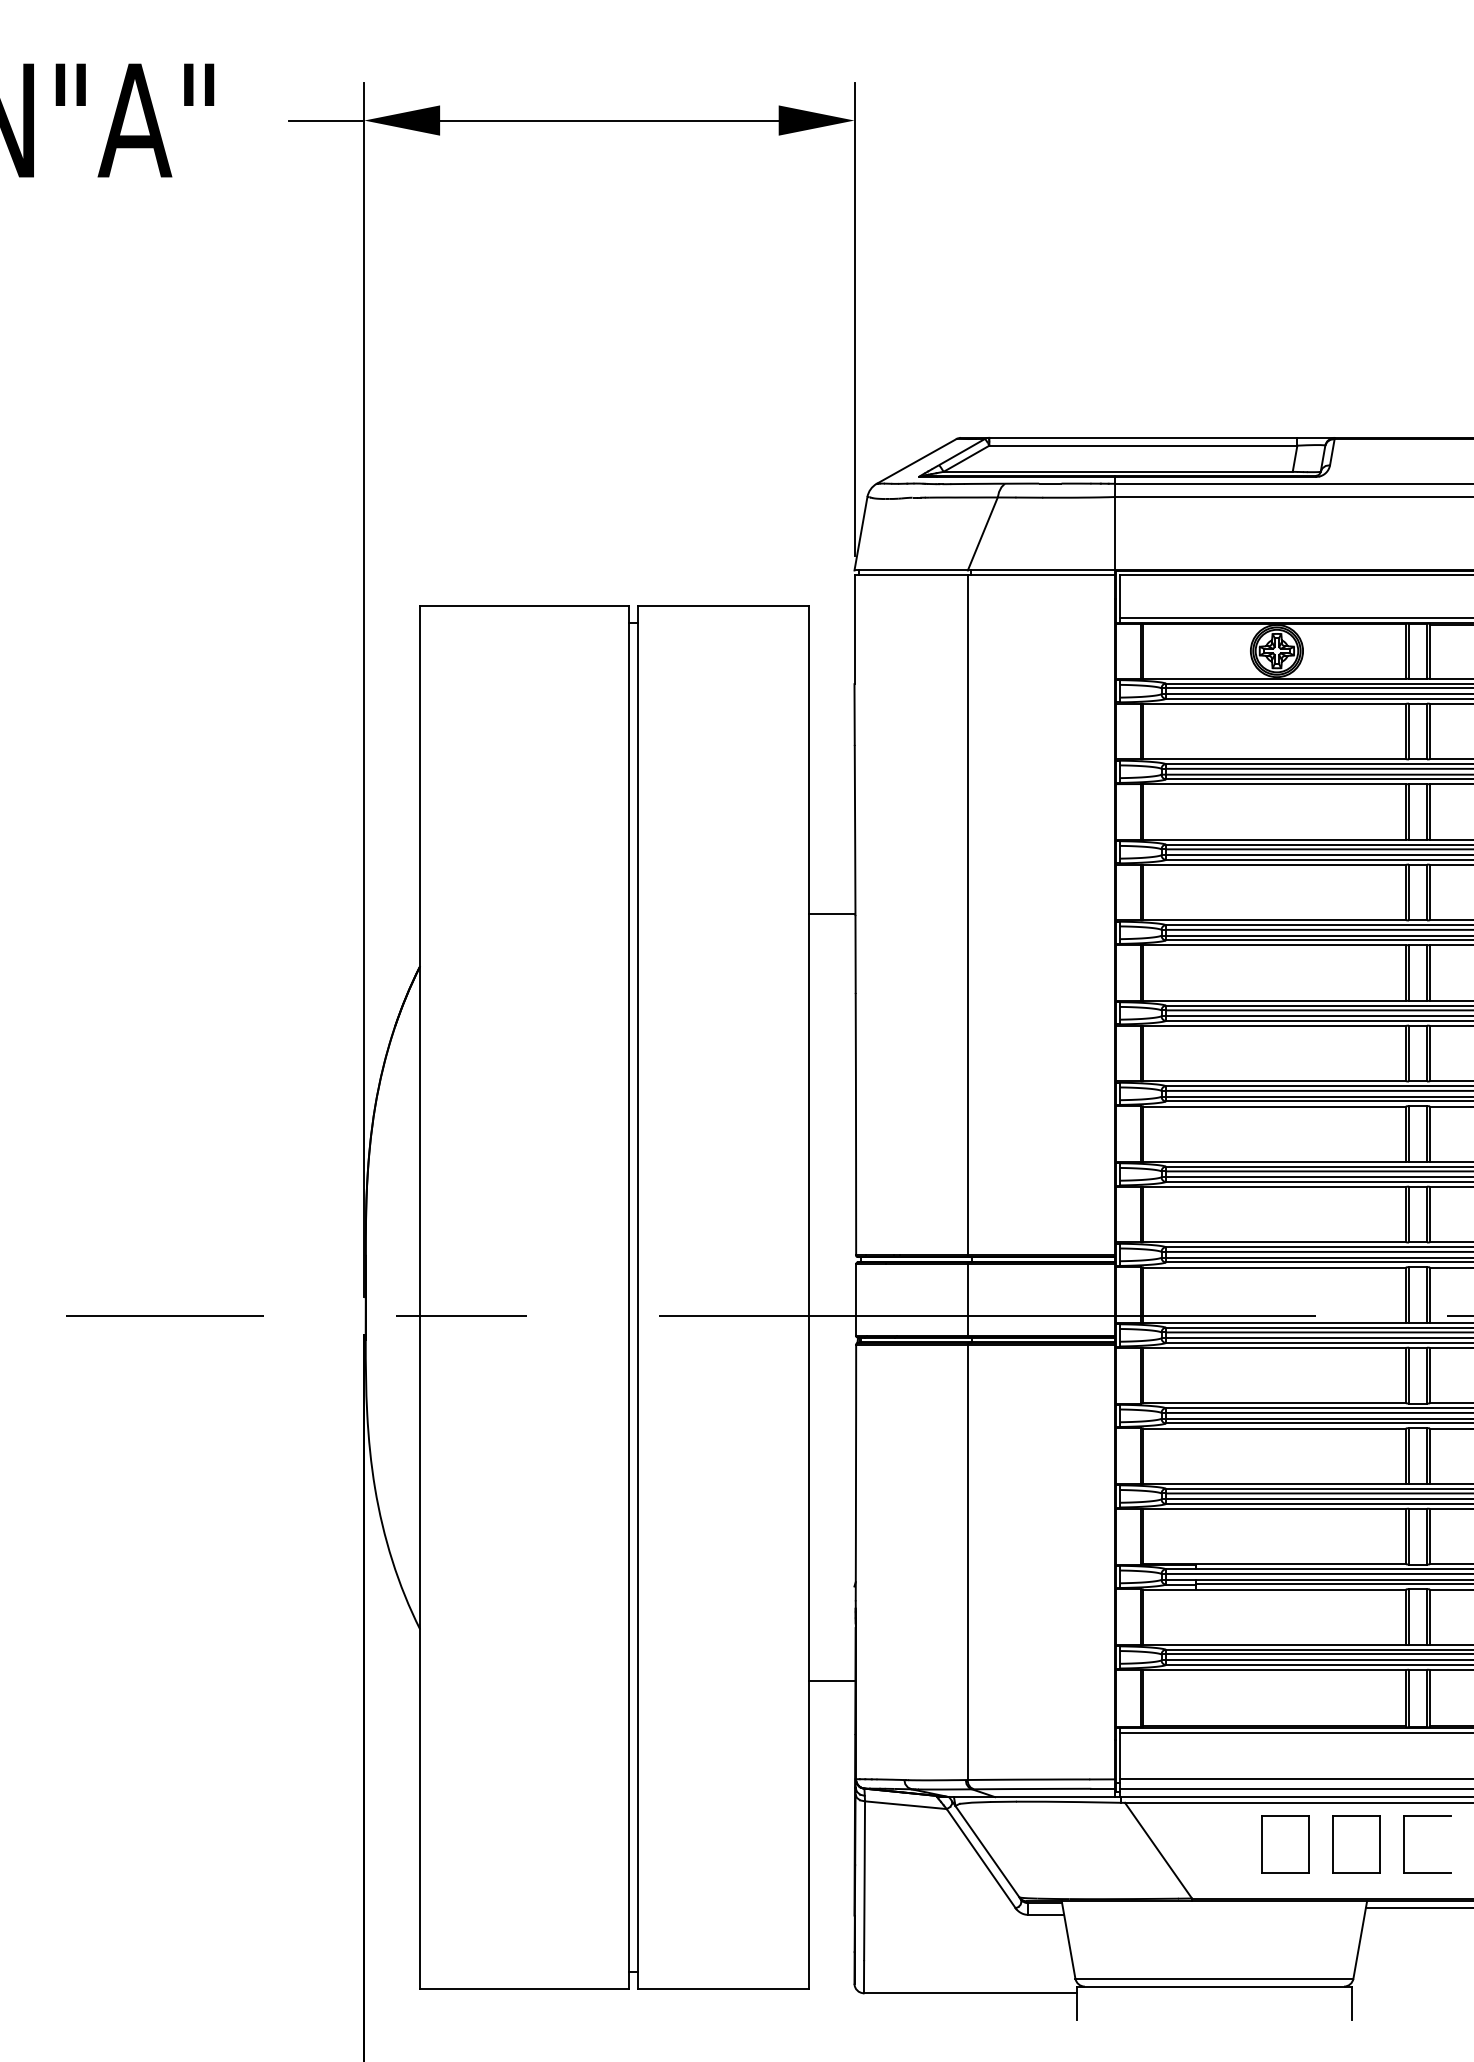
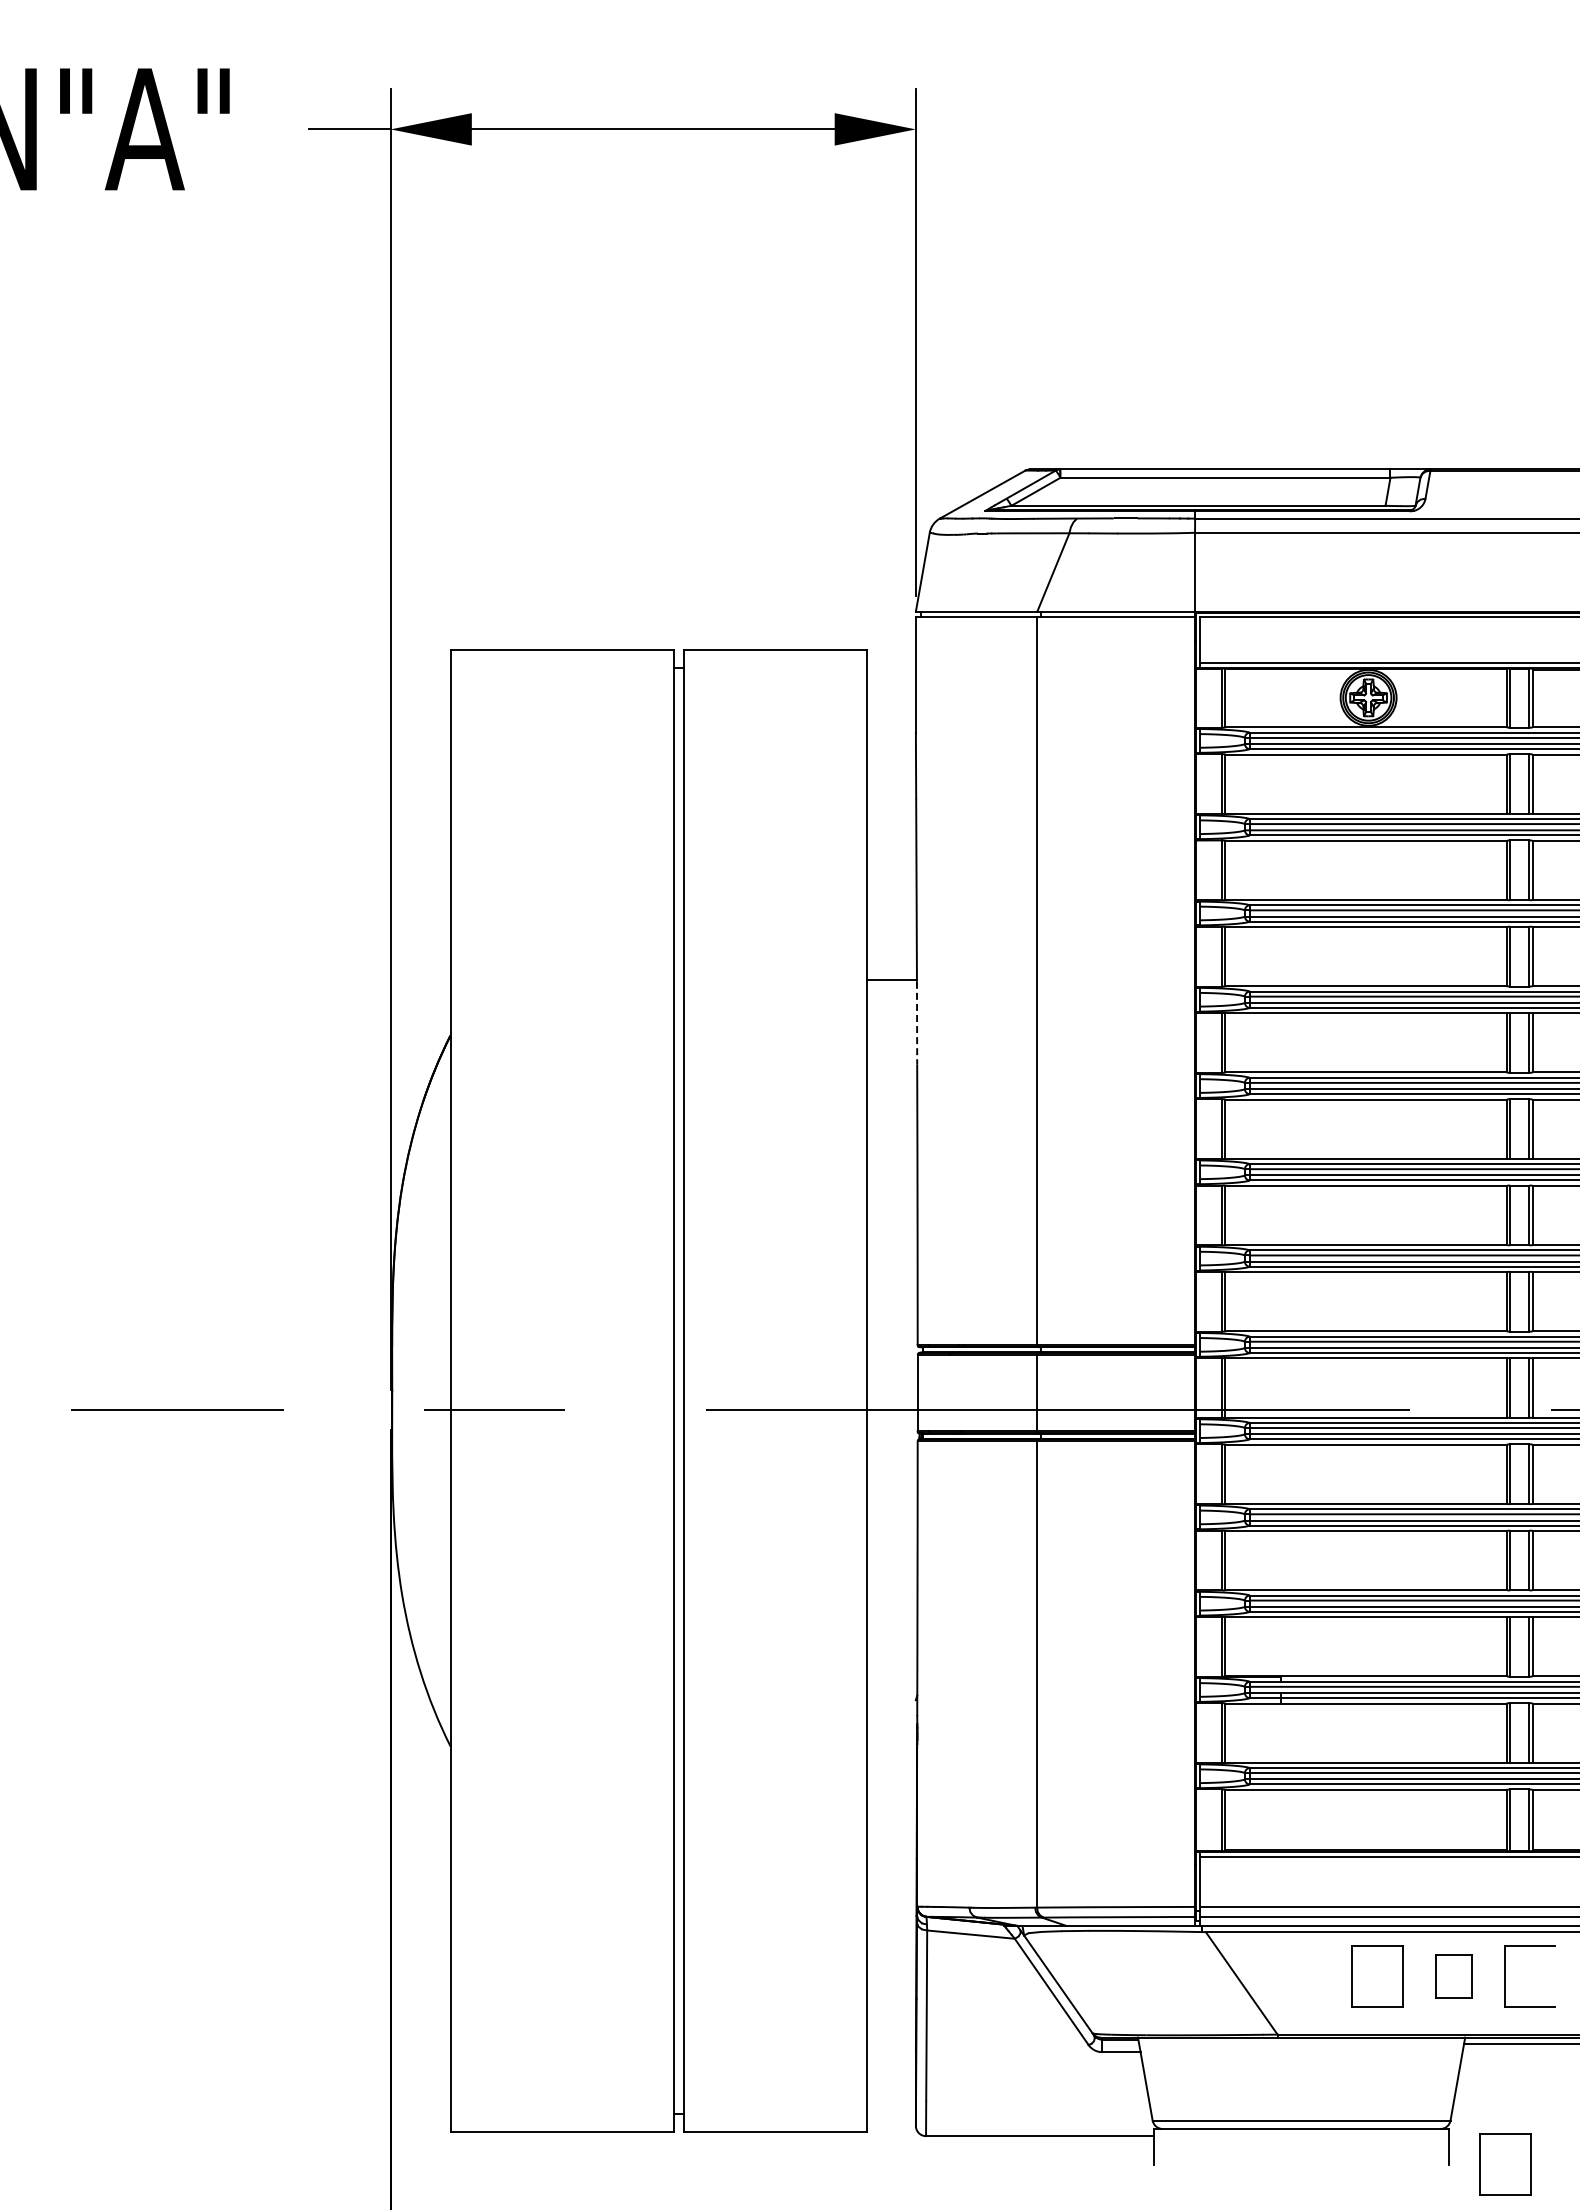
line: (855, 954) -> (917, 1023), solid -> dashed
line: (831, 1681) -> (891, 1802), removed
part: (1356, 1844) -> (1453, 1976), size x0.7
part: (1404, 2019) -> (1505, 2164), added

